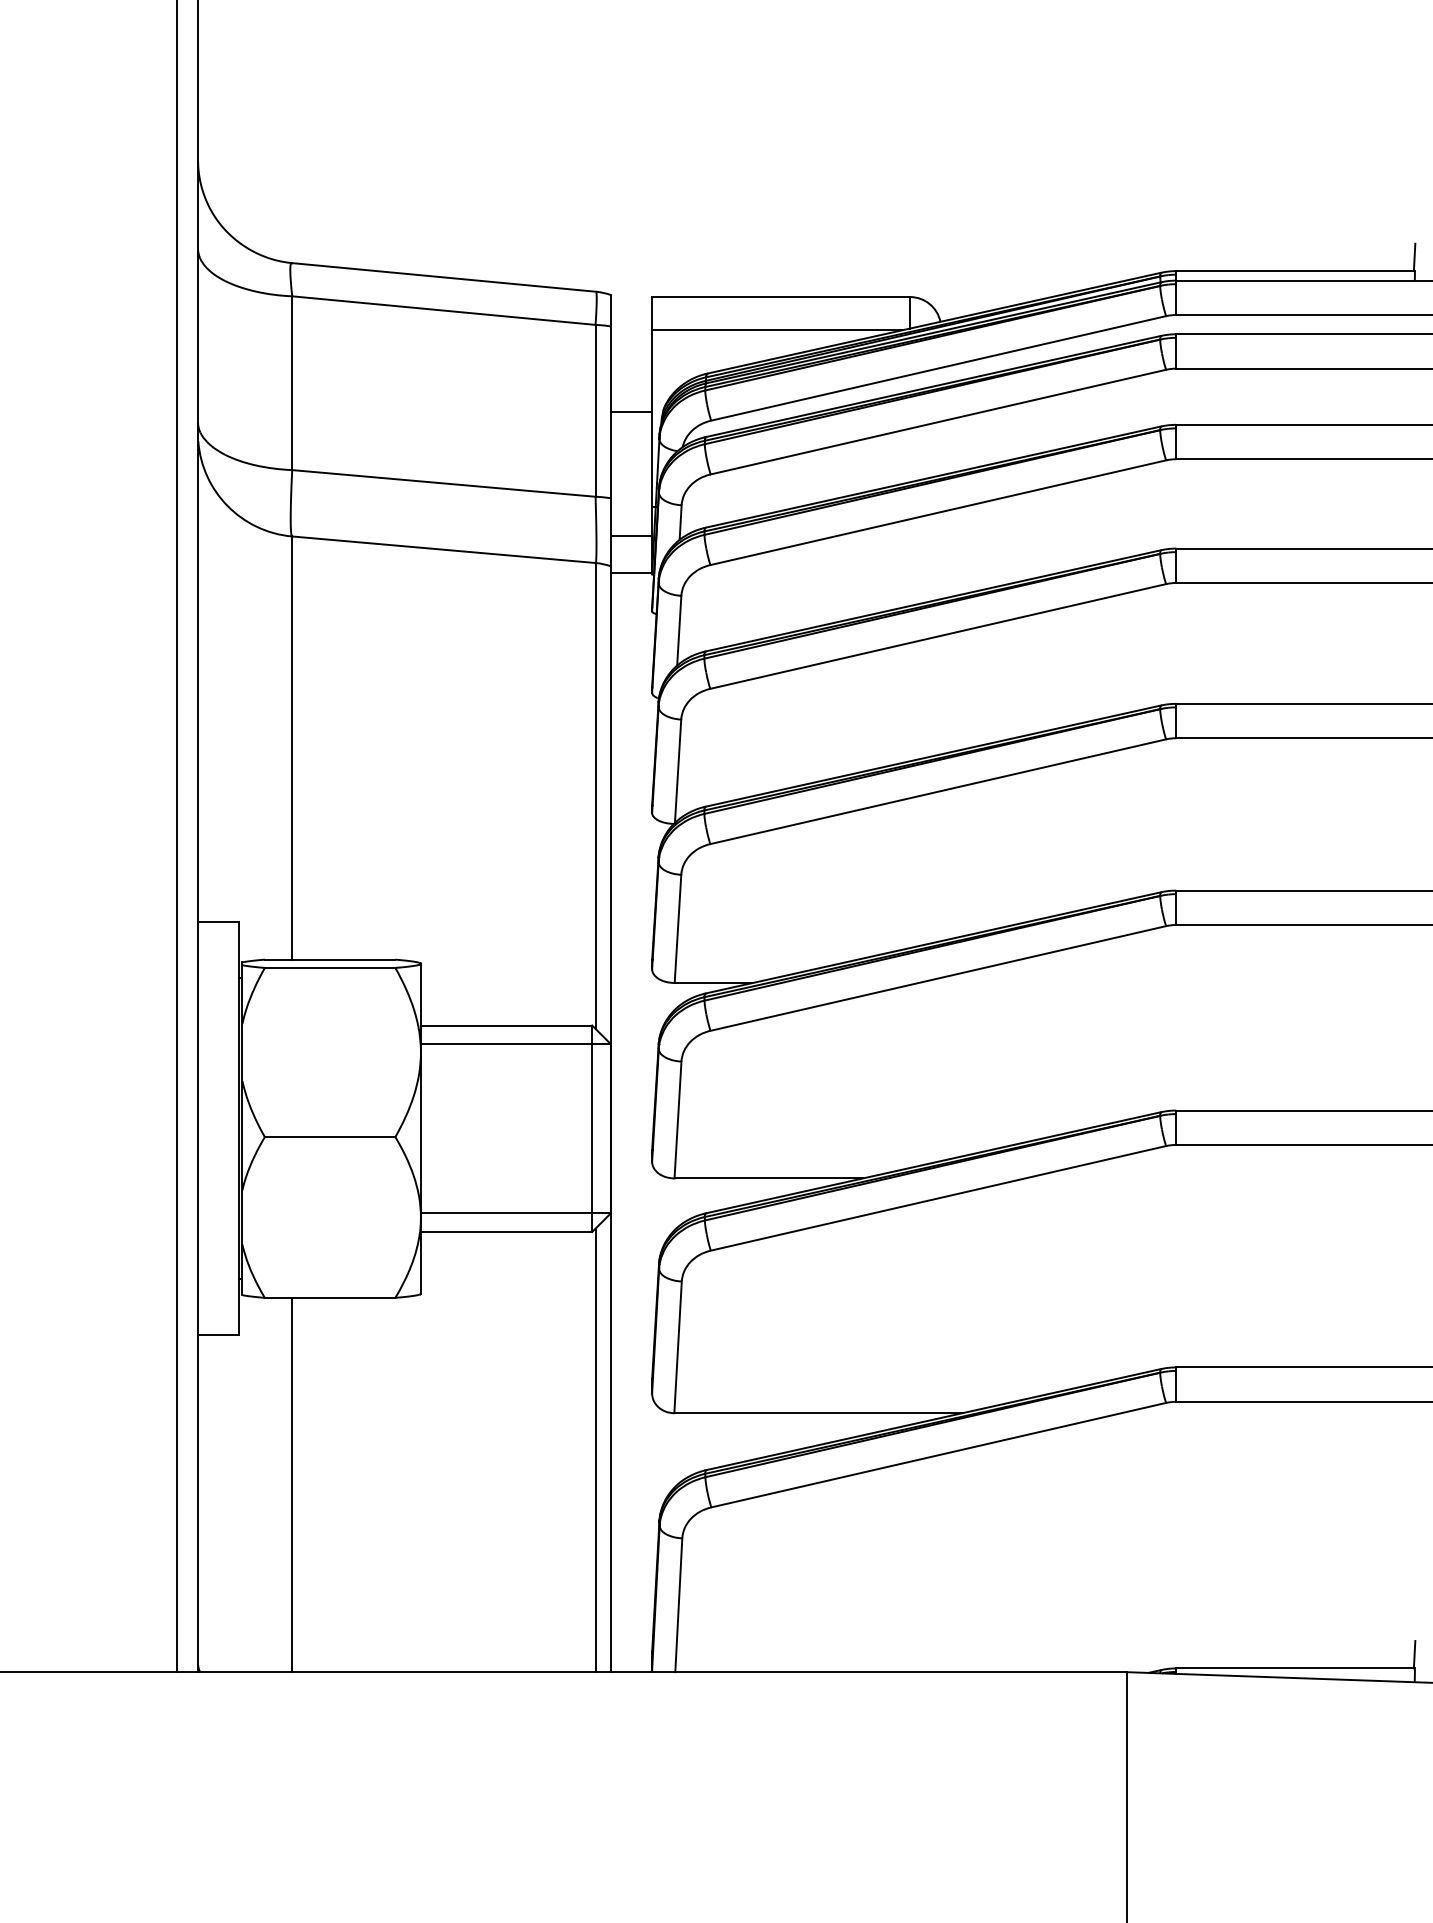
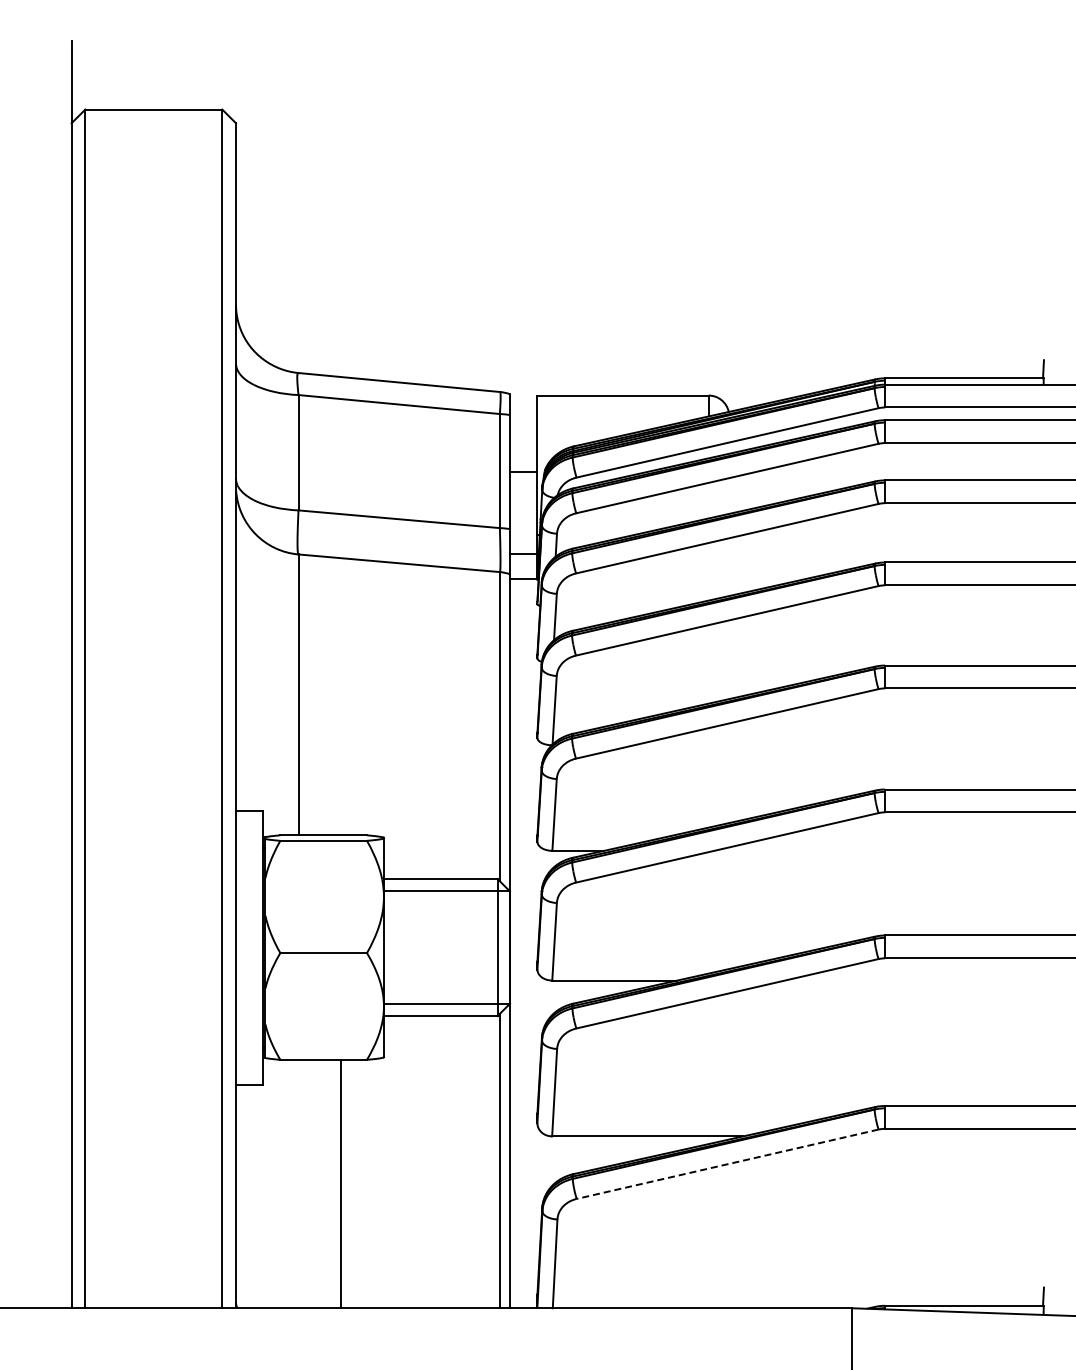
line: (777, 330) -> (620, 417), removed
line: (938, 1455) -> (727, 1164), solid -> dashed
line: (292, 1484) -> (340, 1183), moved

